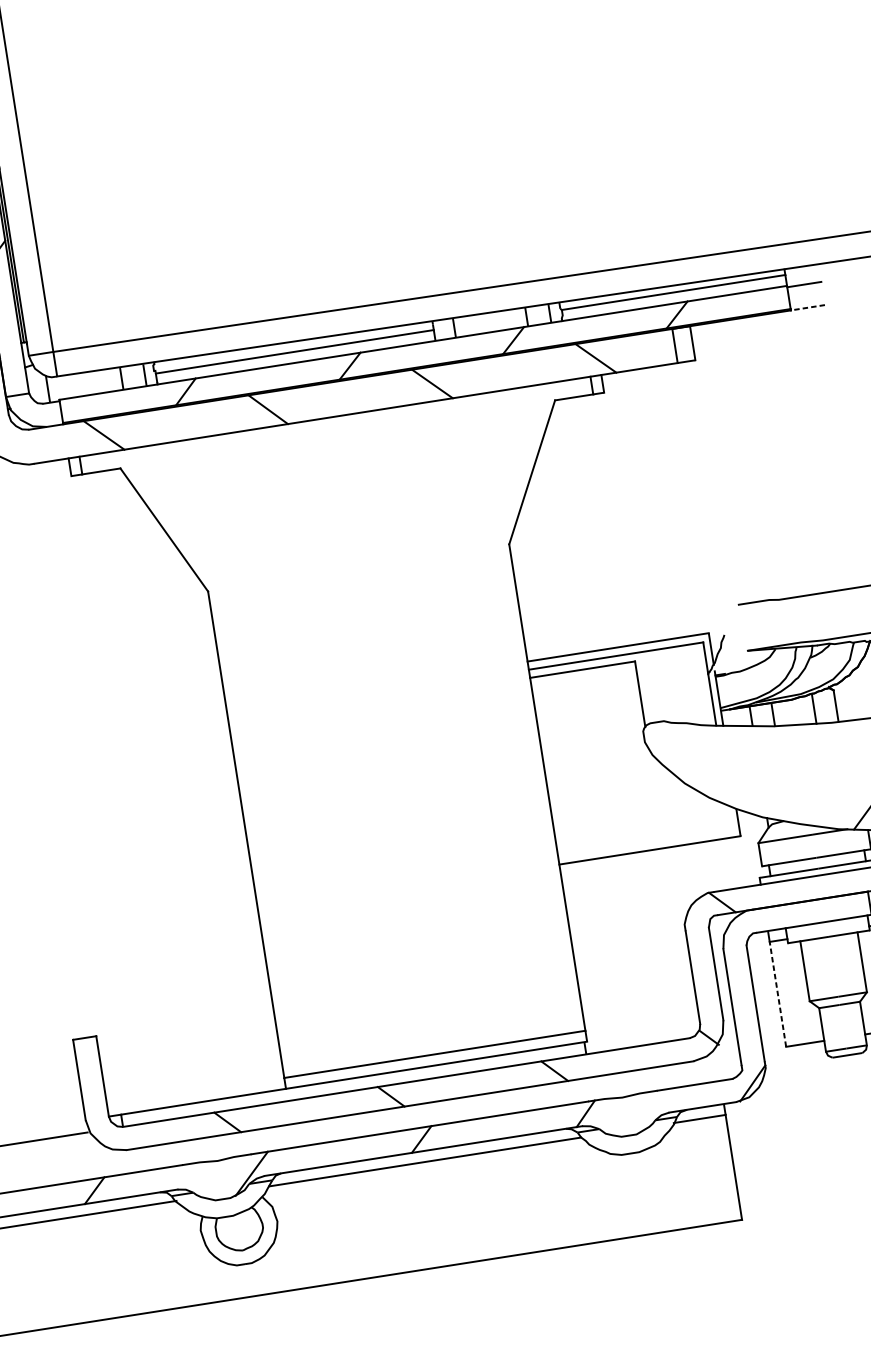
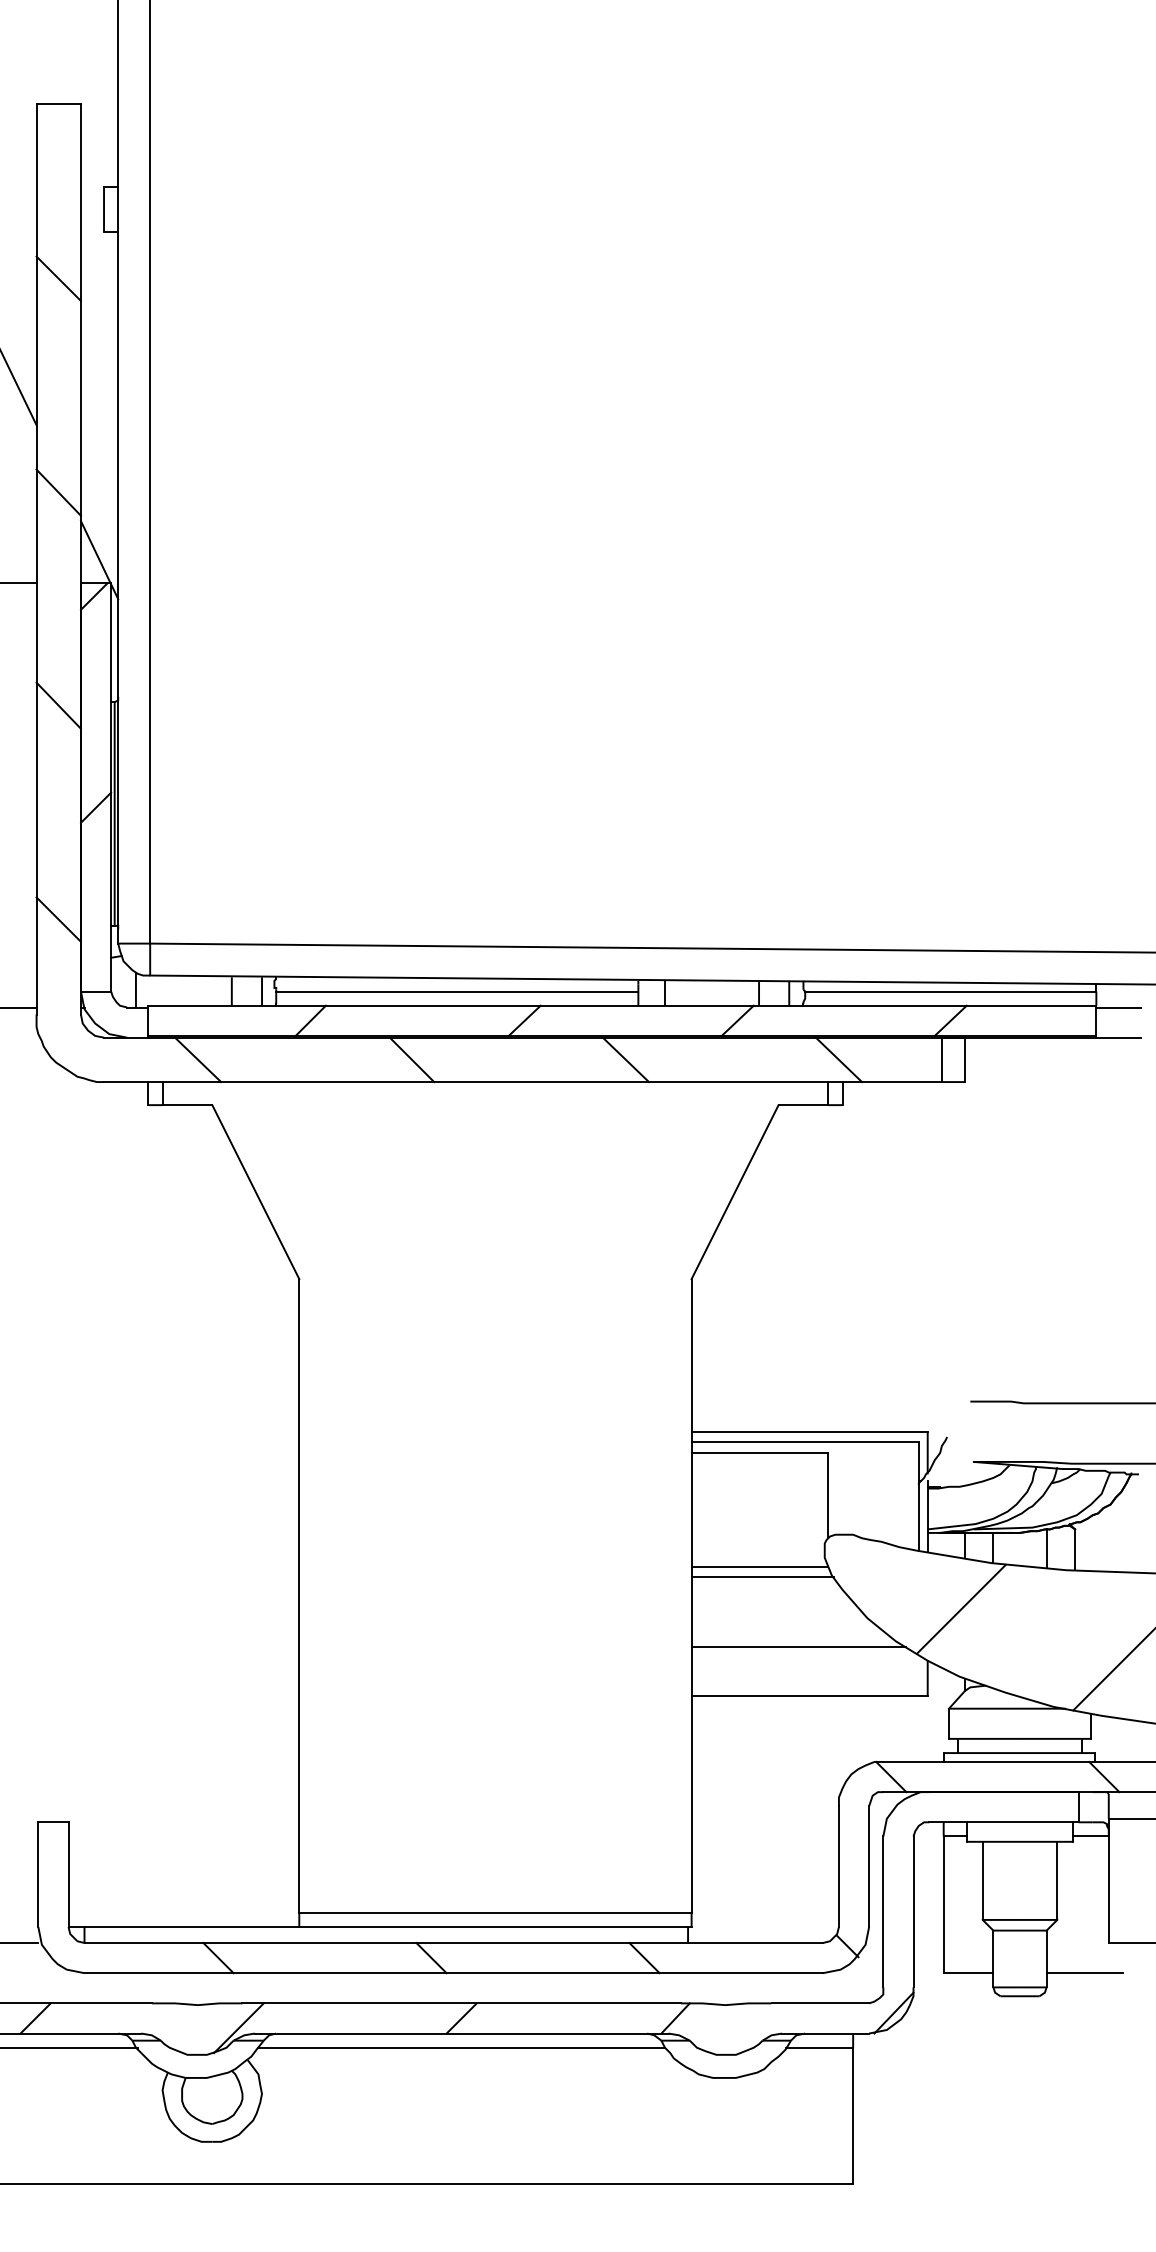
line: (807, 307) -> (1118, 1037), dashed -> solid
line: (595, 756) -> (759, 1566), added
line: (599, 764) -> (762, 1577), added
line: (755, 764) -> (961, 1608), added
line: (635, 813) -> (798, 1646), added
line: (777, 994) -> (943, 1904), dashed -> solid

